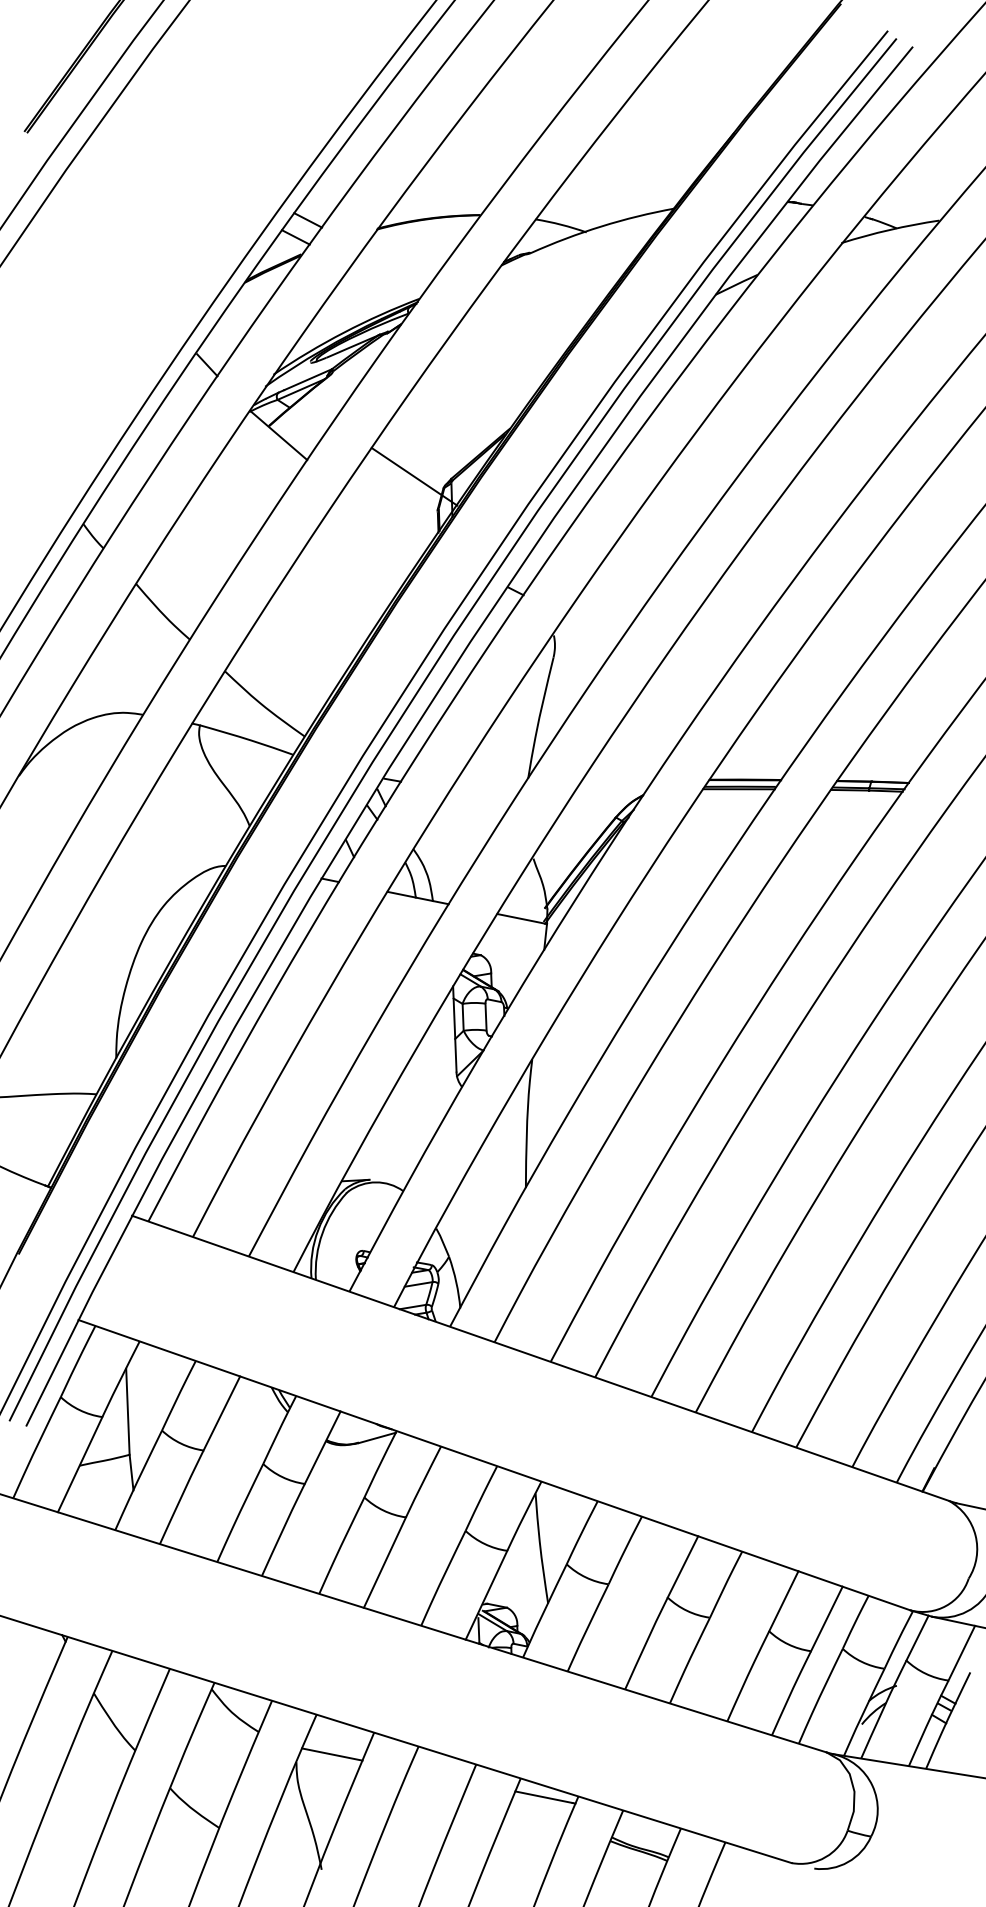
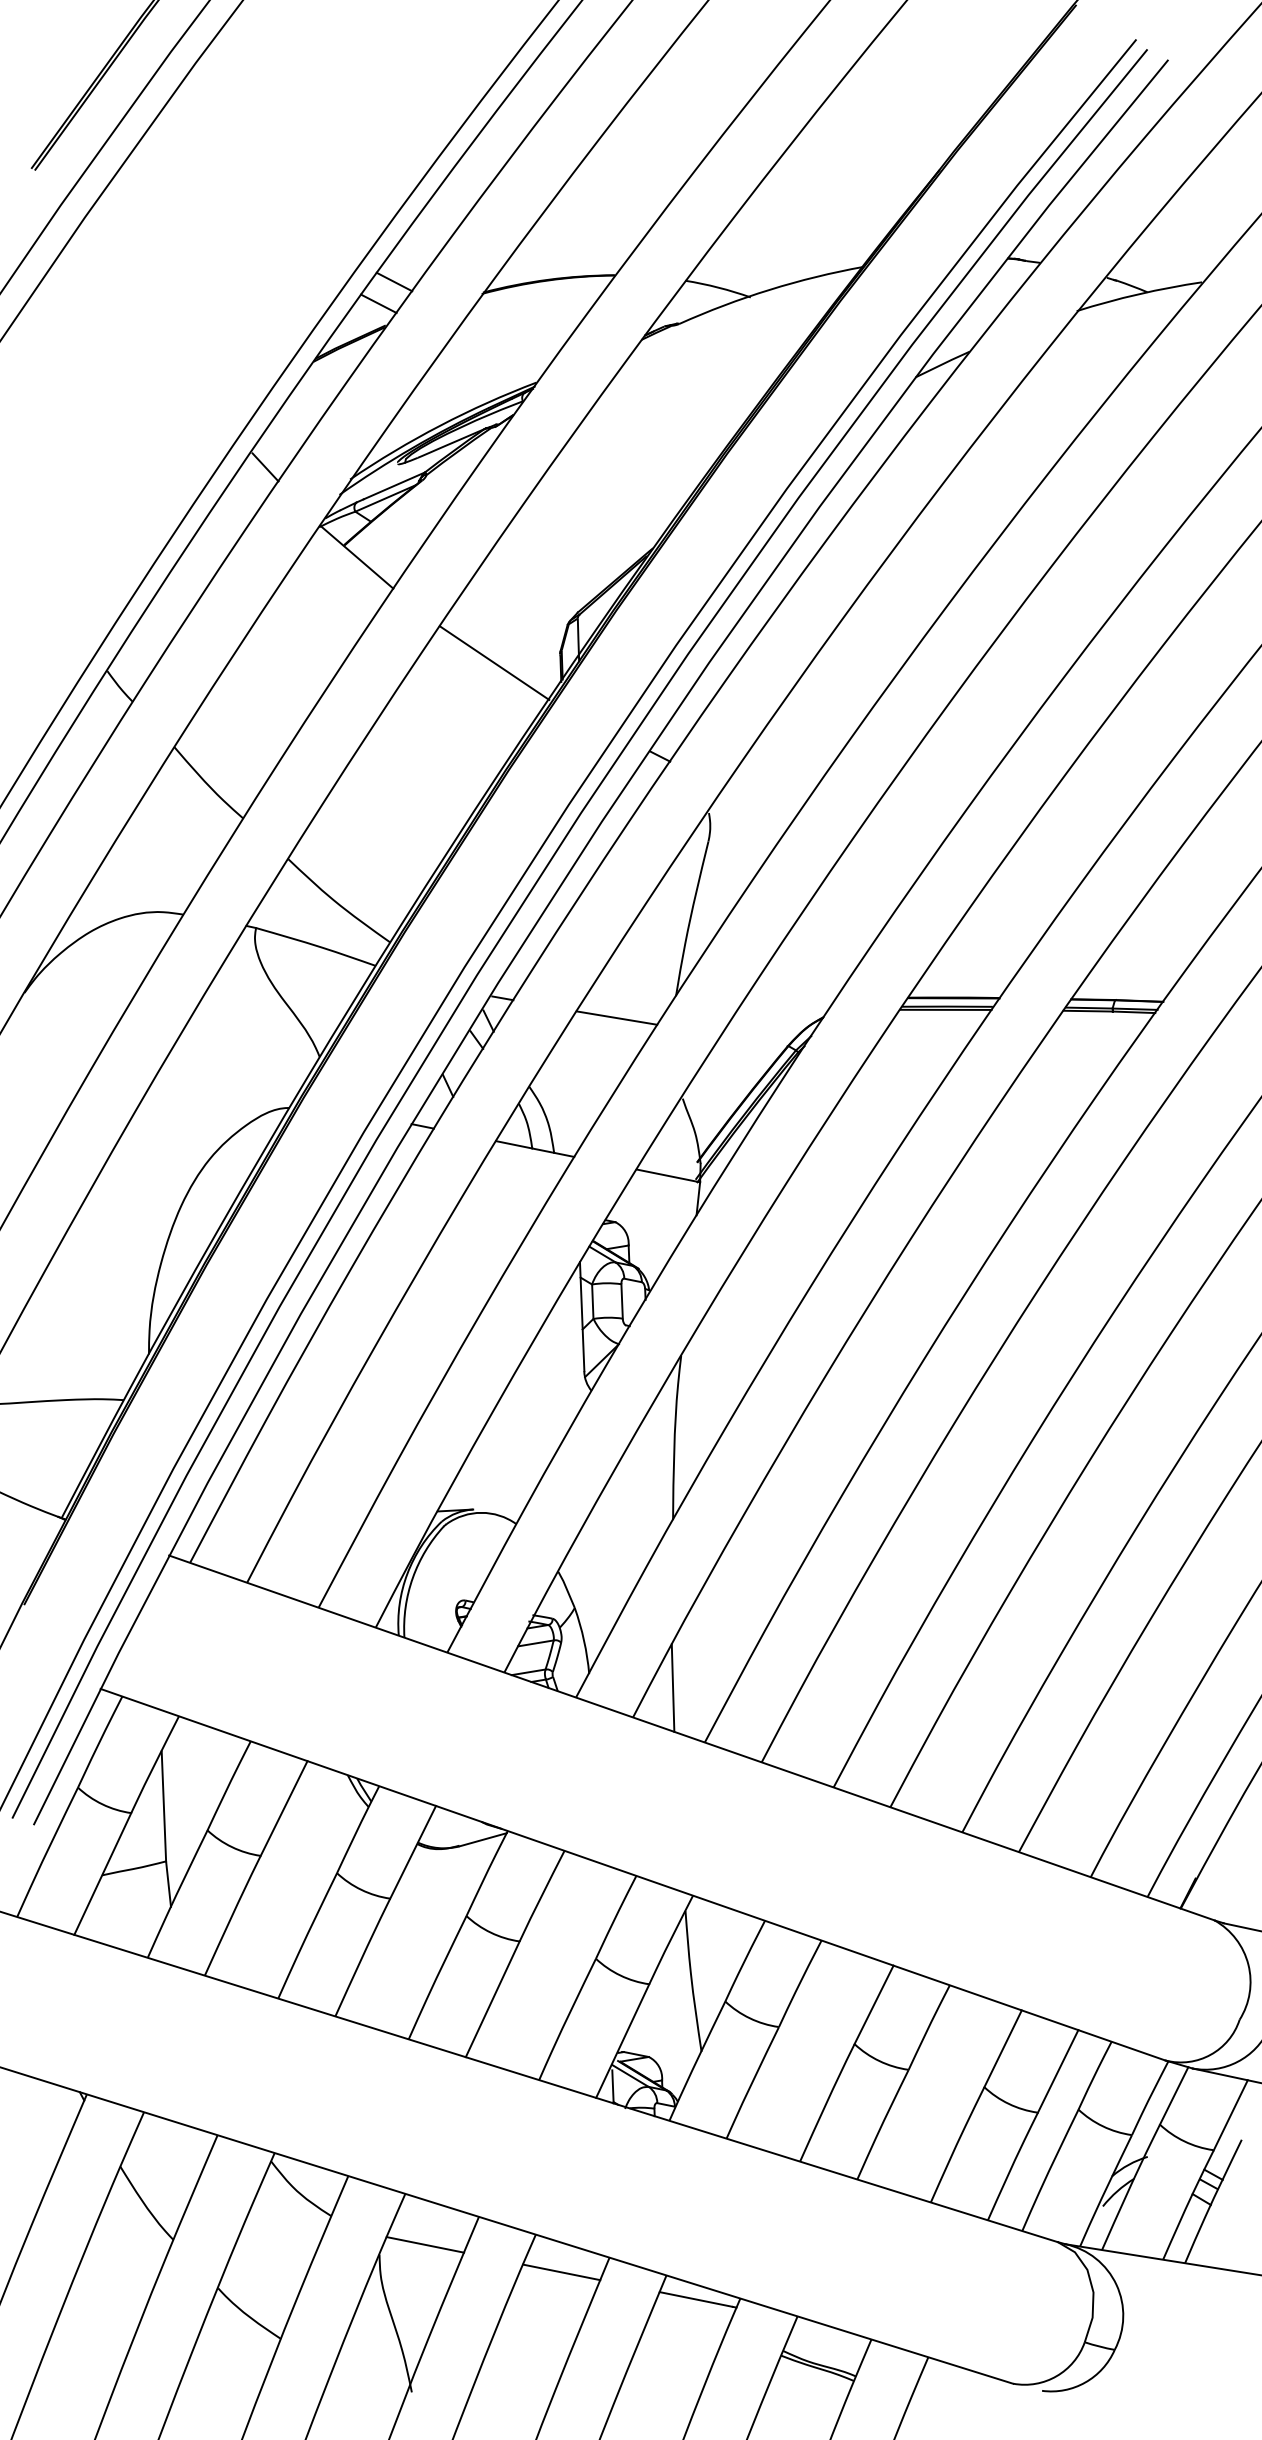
line: (414, 476) -> (494, 662), moved
line: (481, 795) -> (616, 1017), added
line: (525, 1318) -> (672, 1687), added
line: (438, 1776) -> (561, 2272), added

